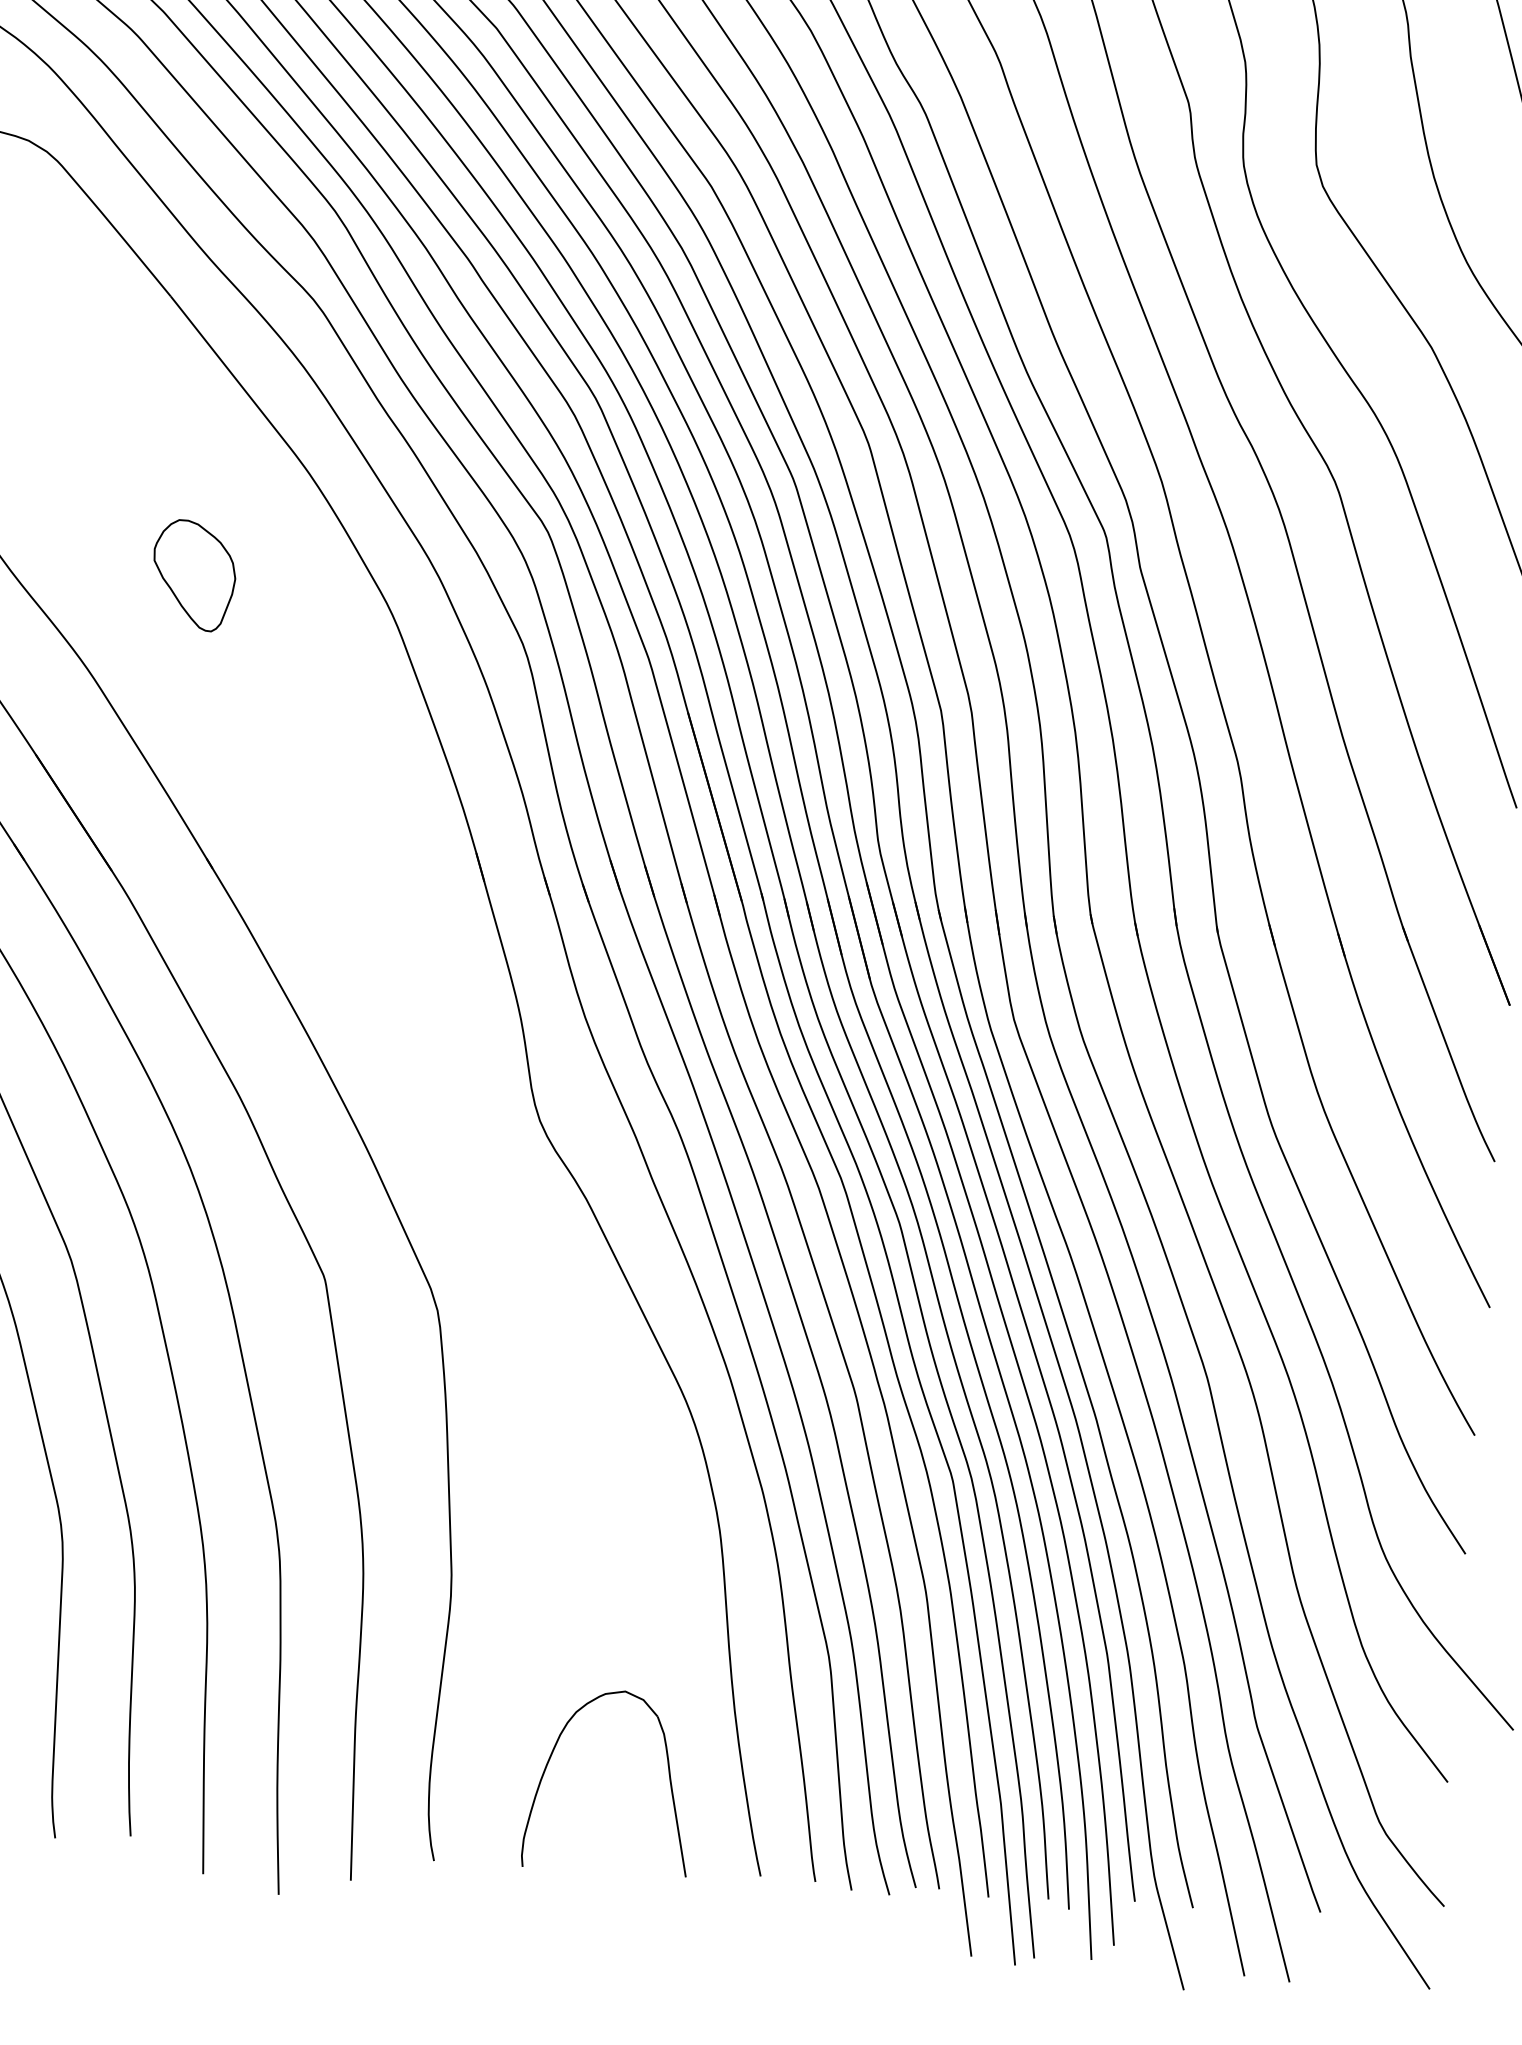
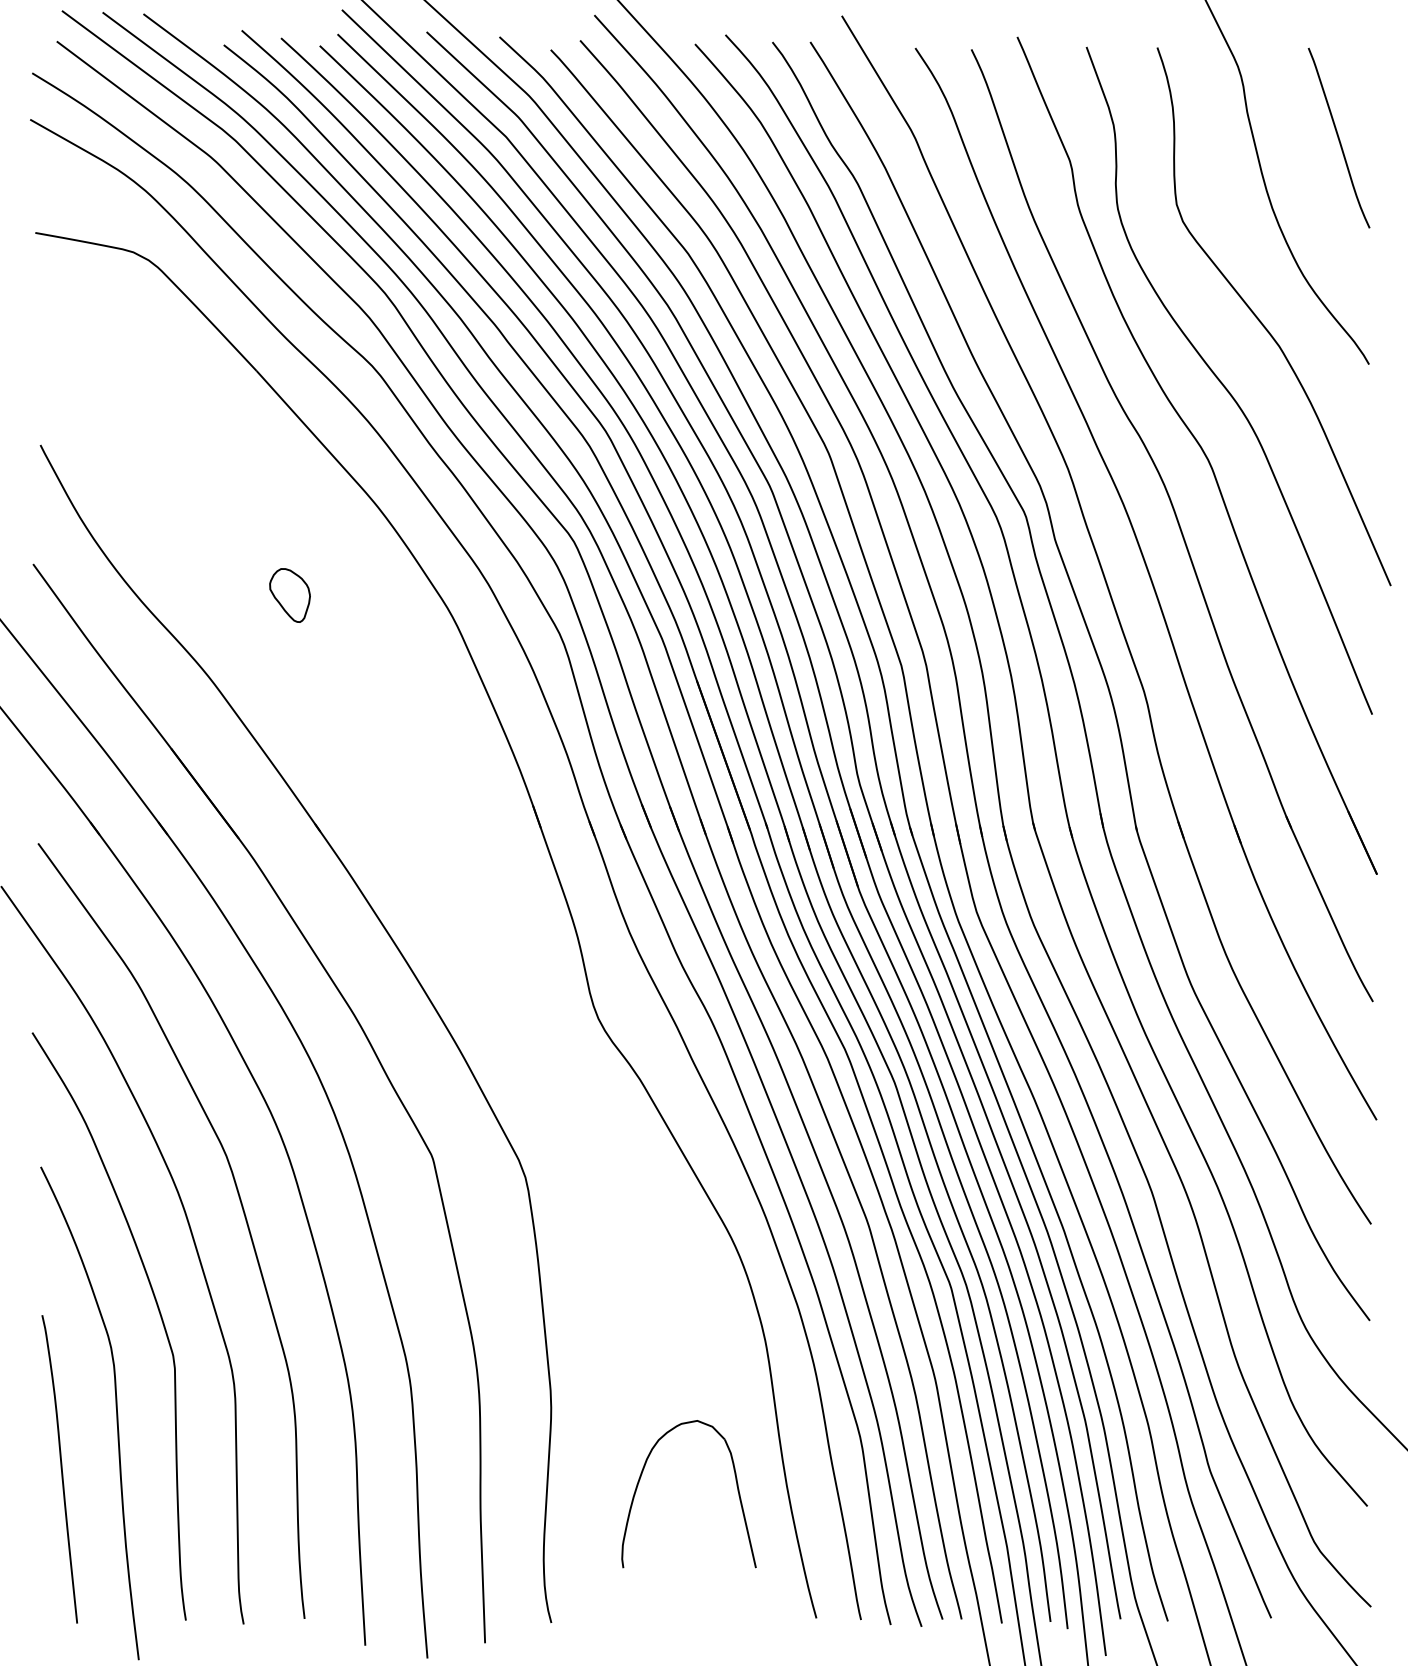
part: (193, 575) -> (289, 595), size x0.6
part: (668, 1775) -> (736, 1486), moved

